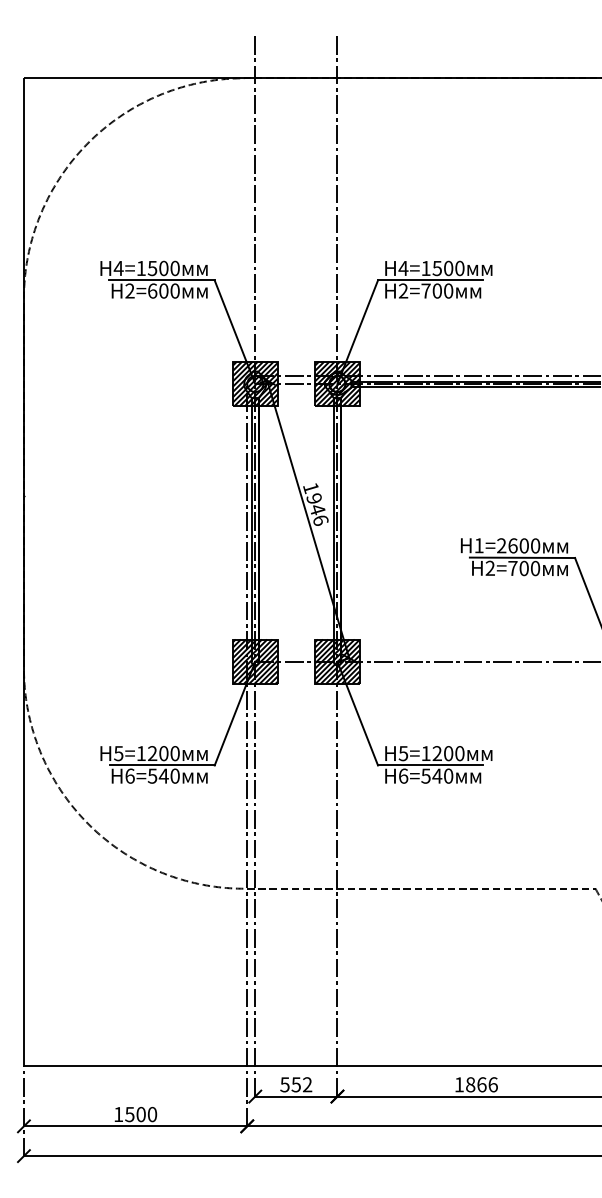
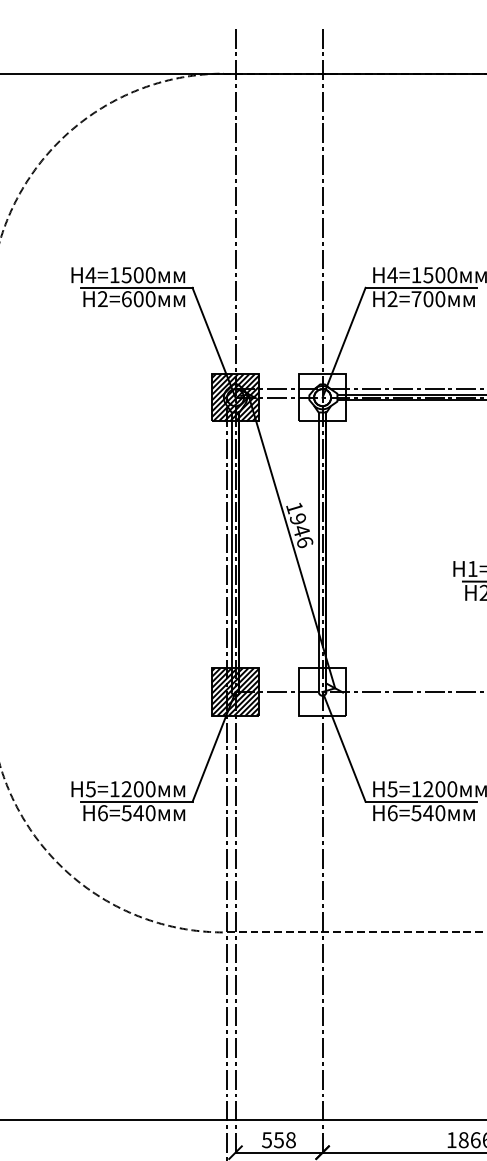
hatch: (337, 383) -> (322, 397), removed
hatch: (337, 661) -> (322, 691), removed
text: (307, 1084) -> (290, 1139), 552 -> 558

